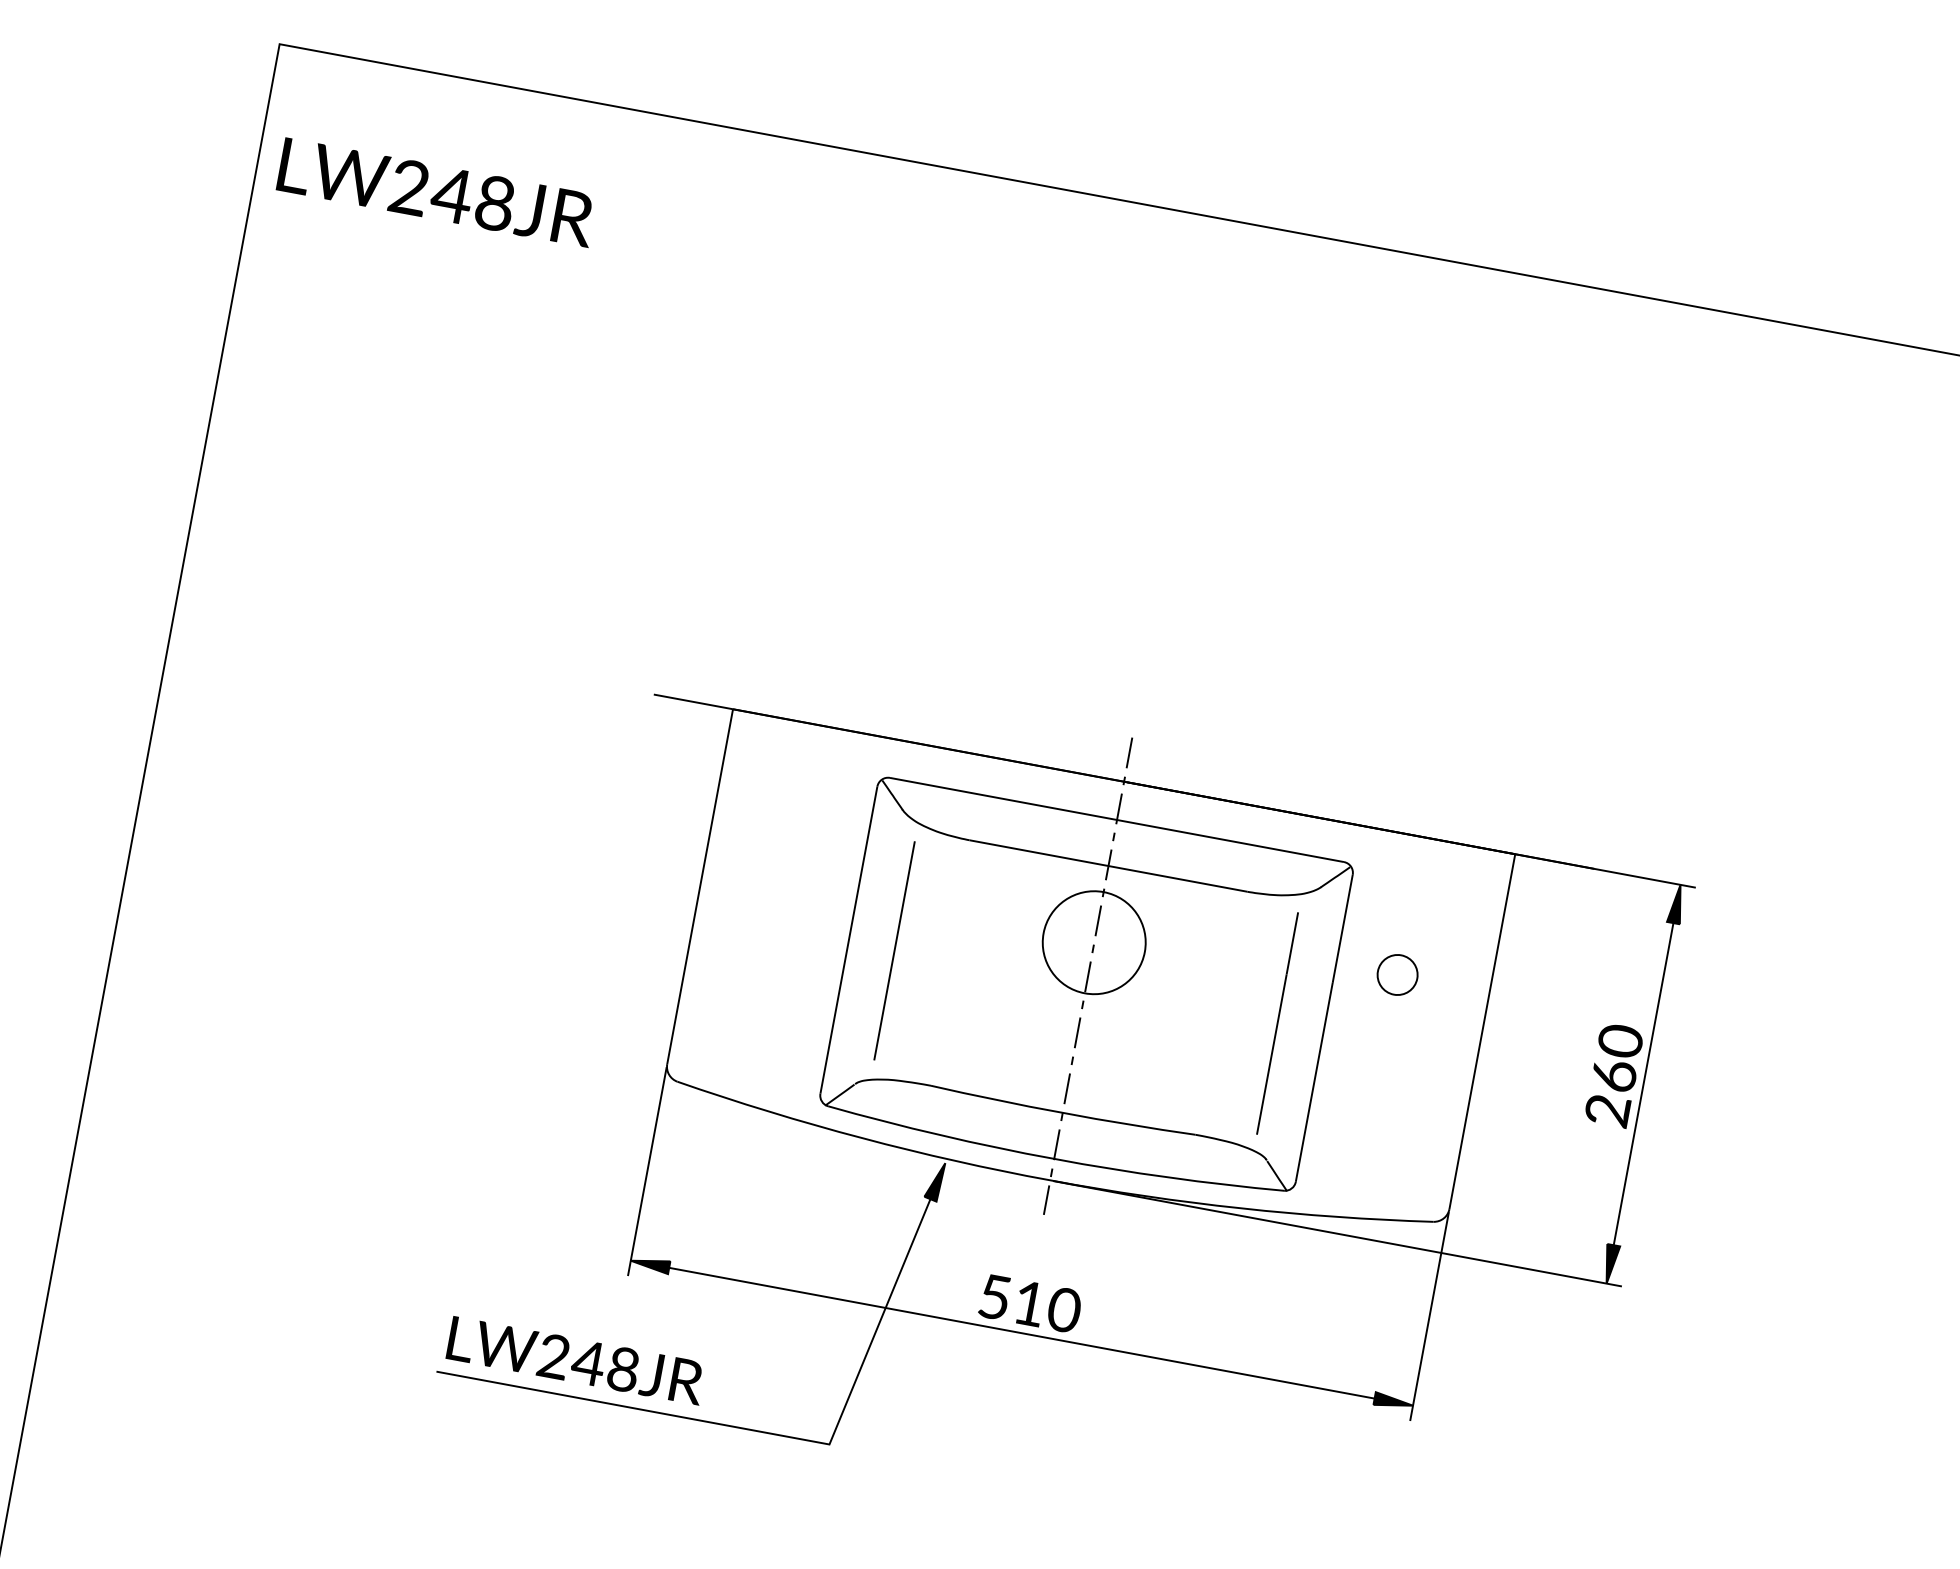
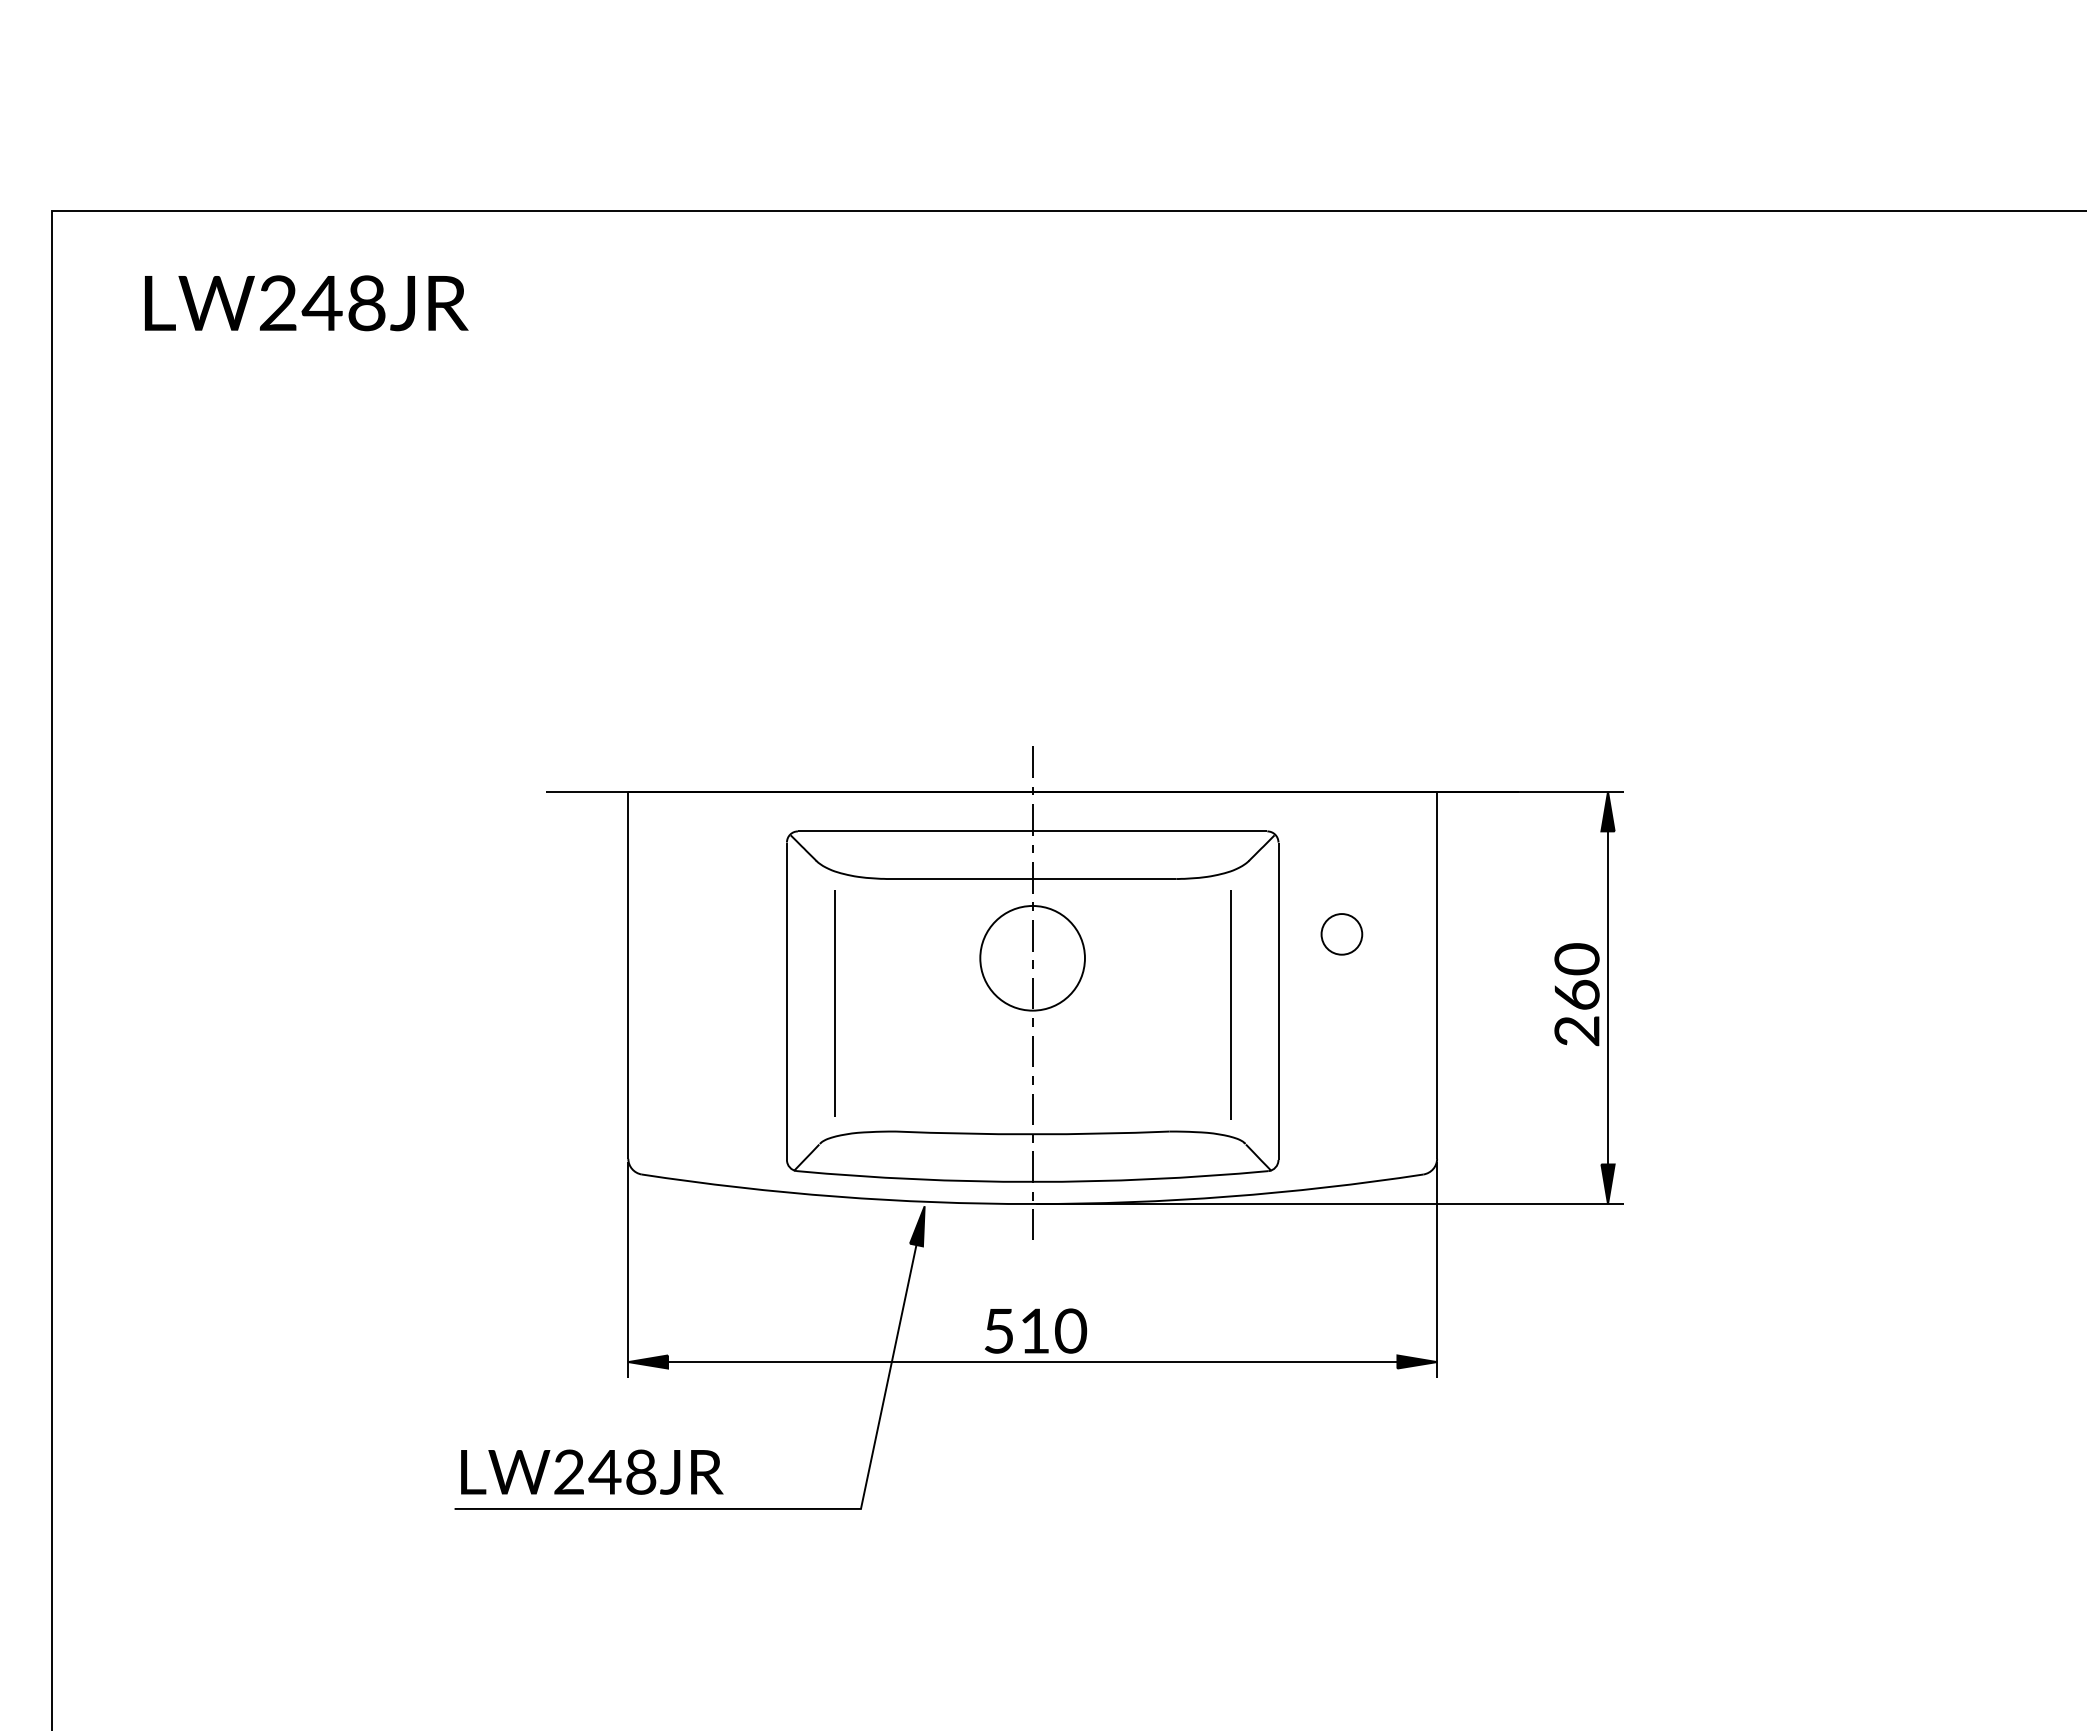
text: (436, 192) -> (306, 303), moved

